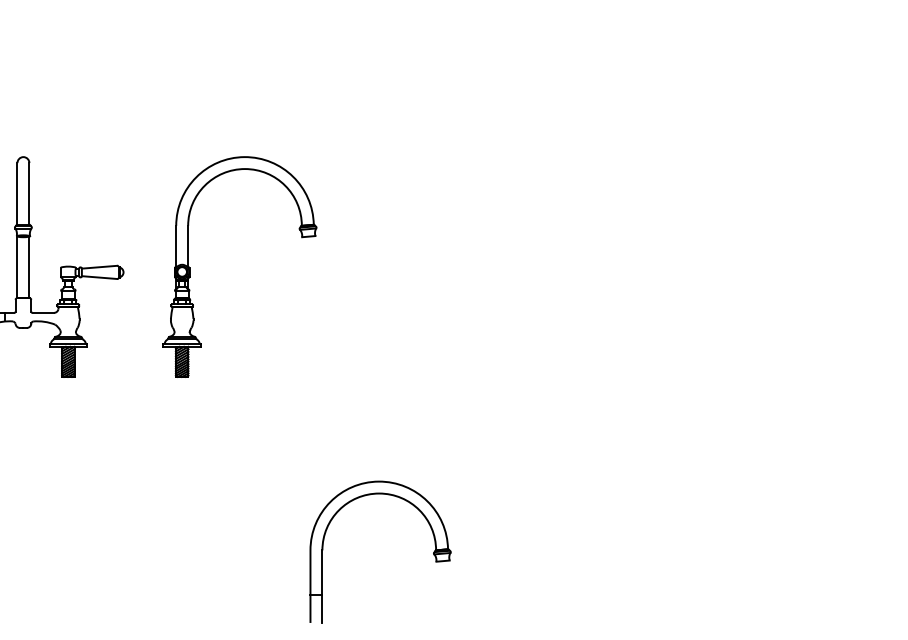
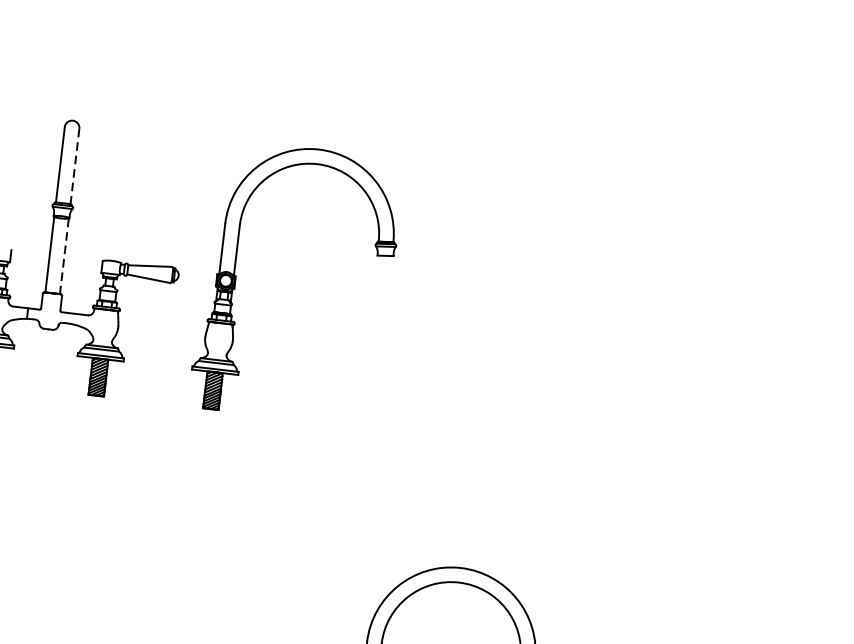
line: (29, 193) -> (75, 165), solid -> dashed
line: (29, 267) -> (64, 256), solid -> dashed
part: (190, 267) -> (236, 276), moved

